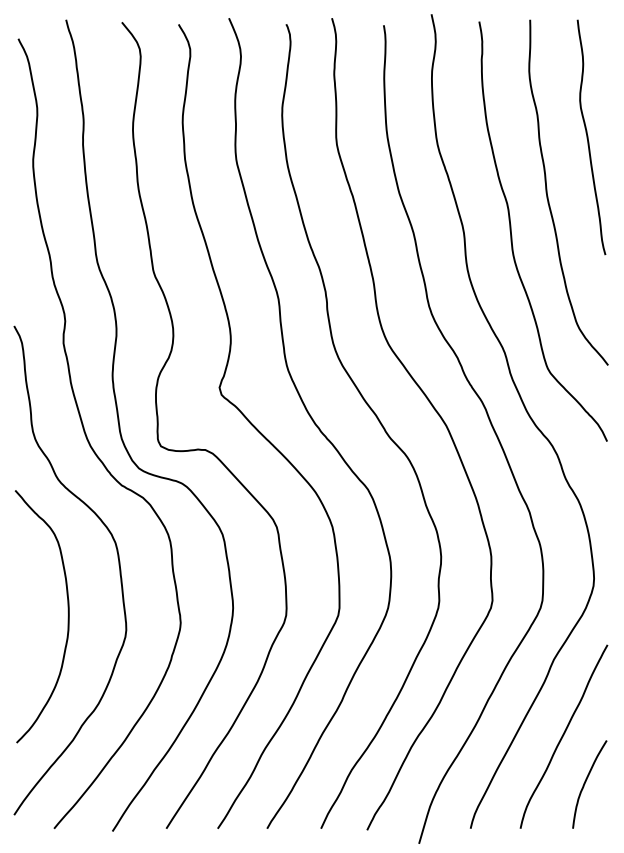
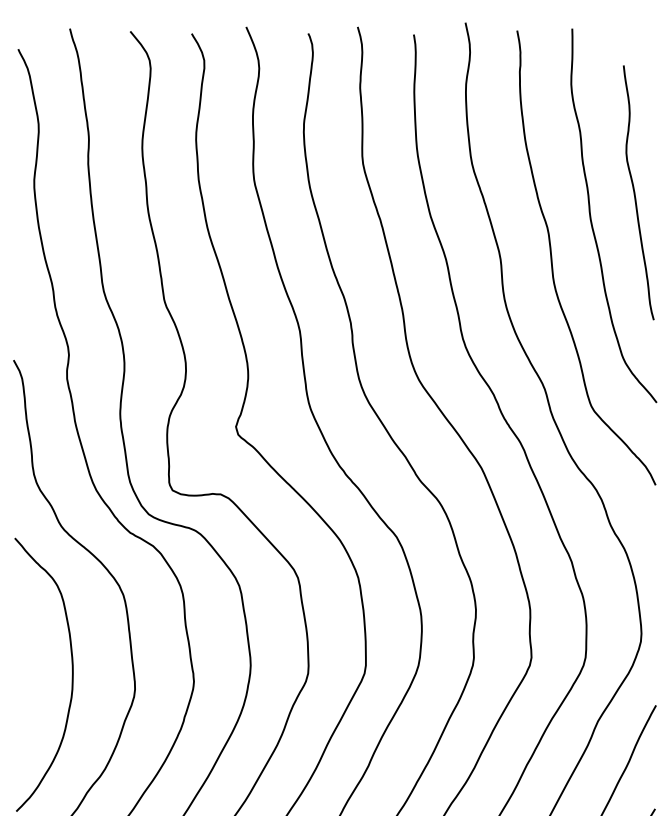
curve: (588, 137) -> (635, 192), moved

